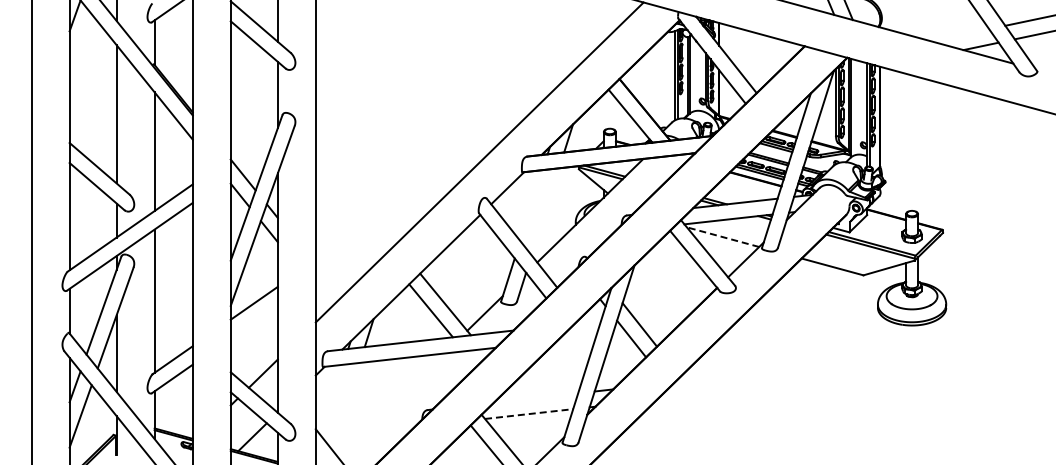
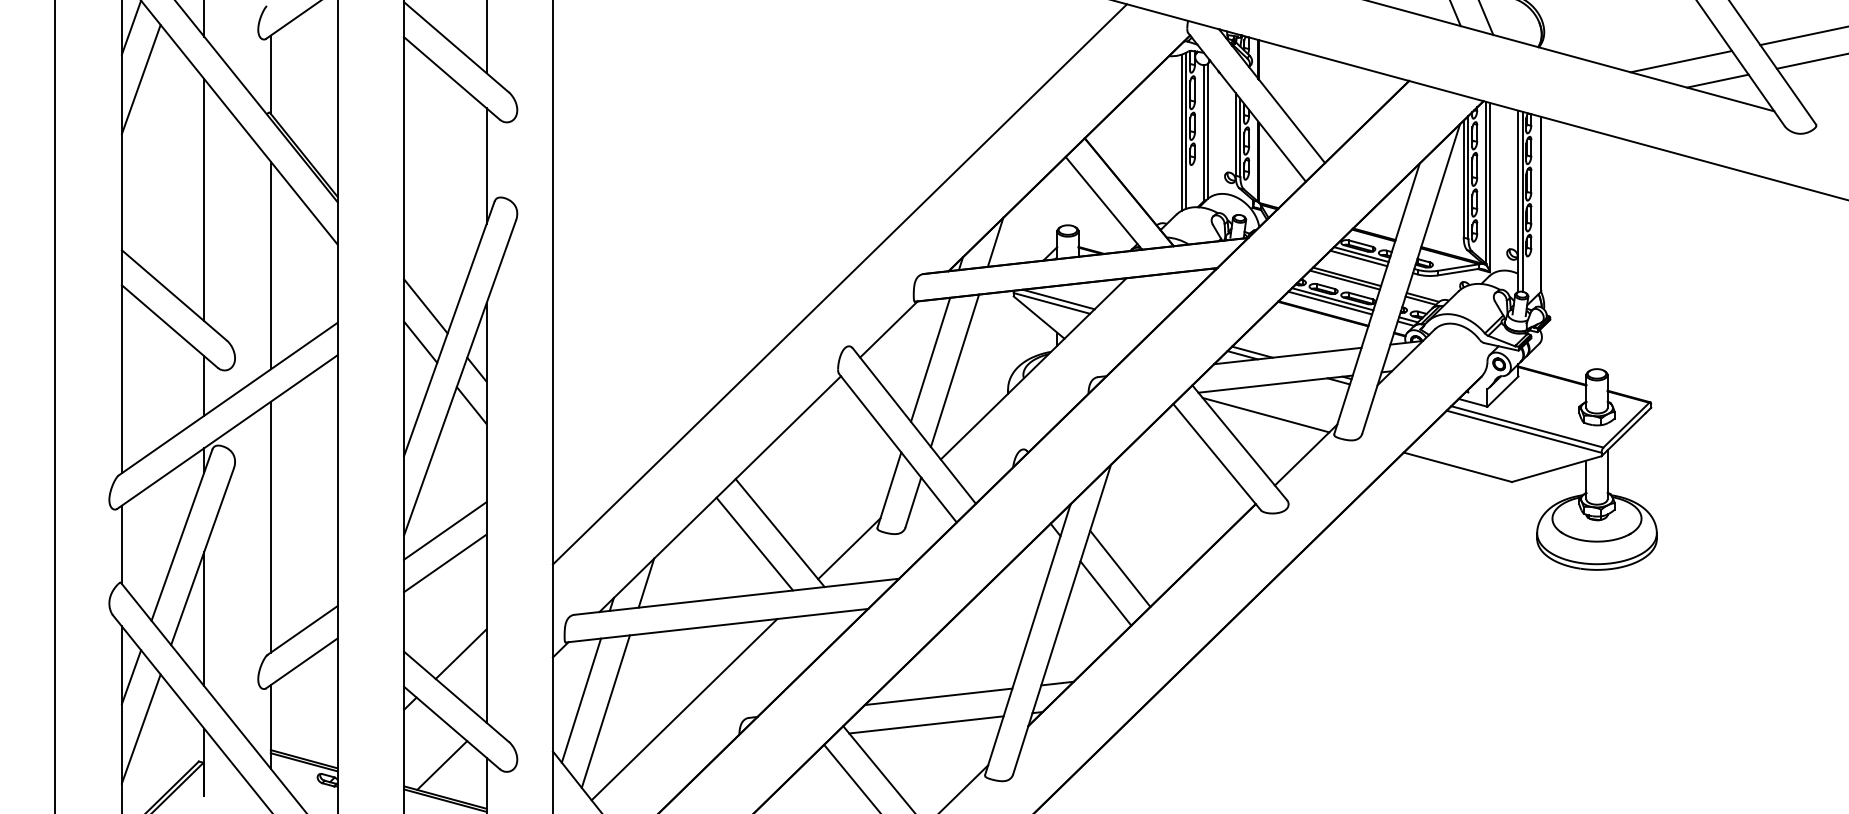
line: (960, 35) -> (1681, 62), added
line: (80, 45) -> (140, 79), added
line: (531, 205) -> (930, 359), added
line: (545, 211) -> (955, 370), added
line: (722, 237) -> (1265, 415), dashed -> solid
line: (253, 321) -> (443, 562), added
line: (536, 397) -> (939, 695), added
line: (331, 399) -> (580, 699), added
line: (390, 405) -> (683, 709), added
line: (345, 406) -> (604, 711), added
line: (529, 414) -> (927, 725), dashed -> solid

